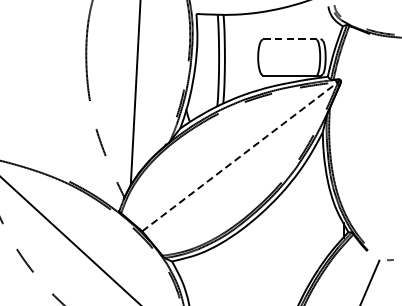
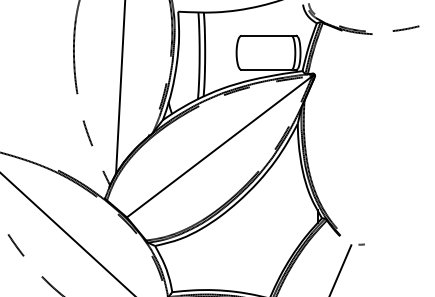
line: (291, 39) -> (268, 35), dashed -> solid
line: (240, 156) -> (219, 146), dashed -> solid

